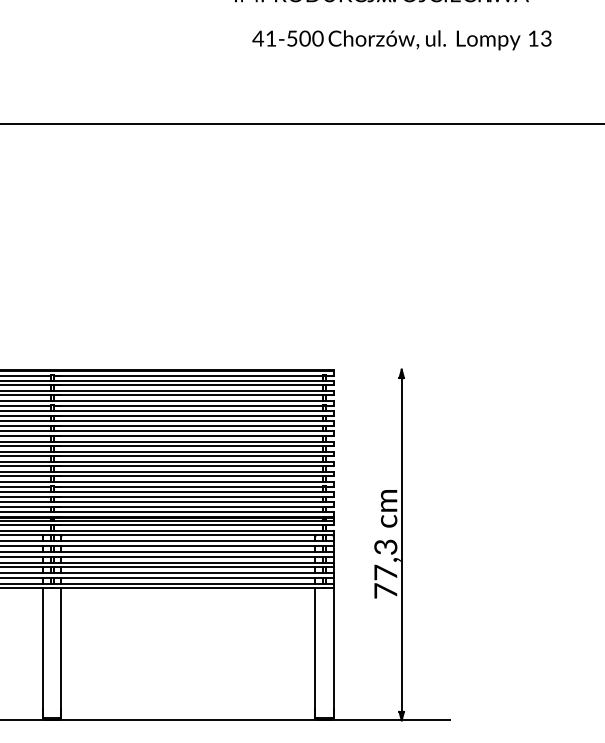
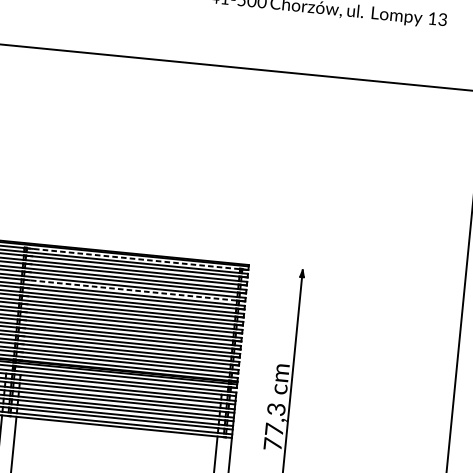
line: (193, 375) -> (137, 258), solid -> dashed
line: (193, 415) -> (134, 290), solid -> dashed

